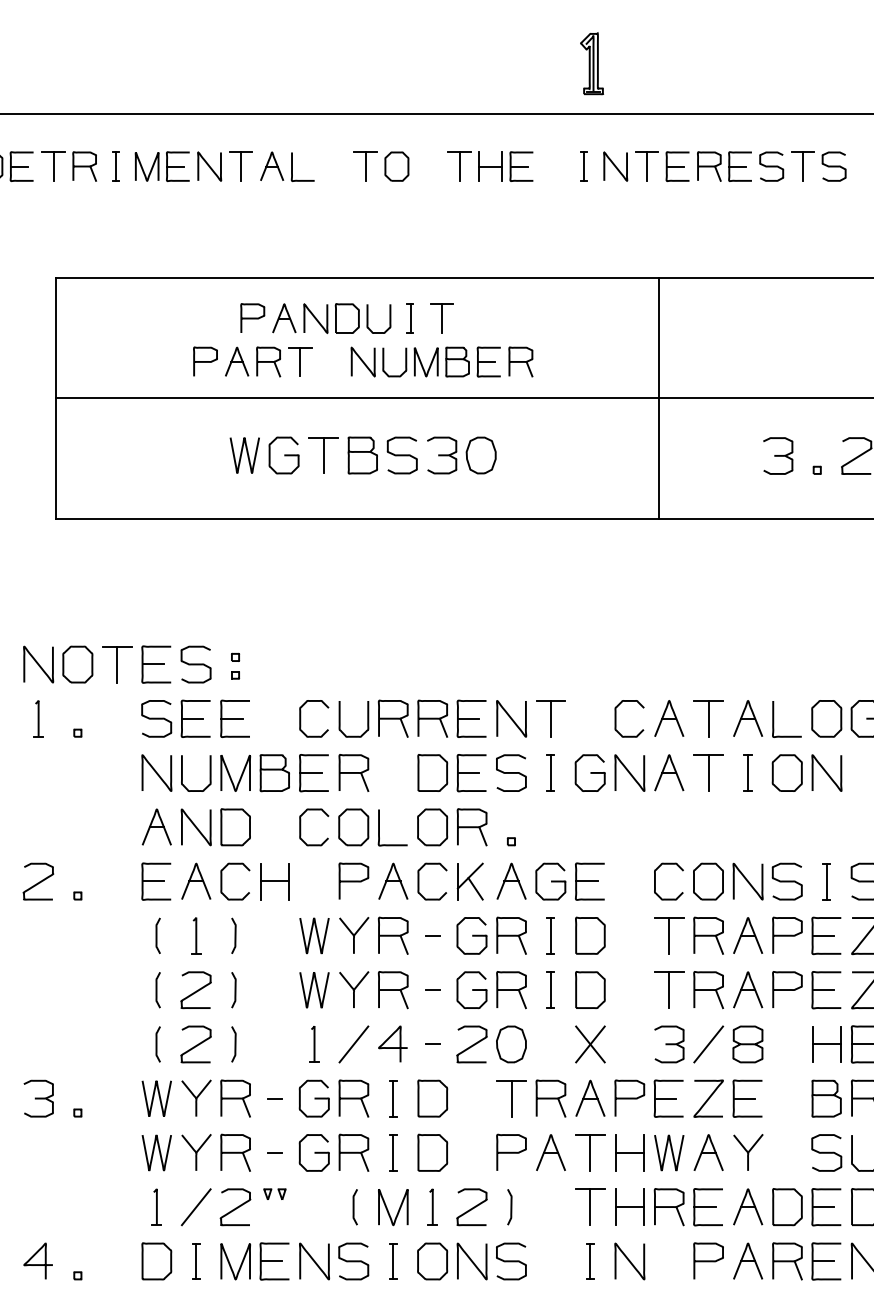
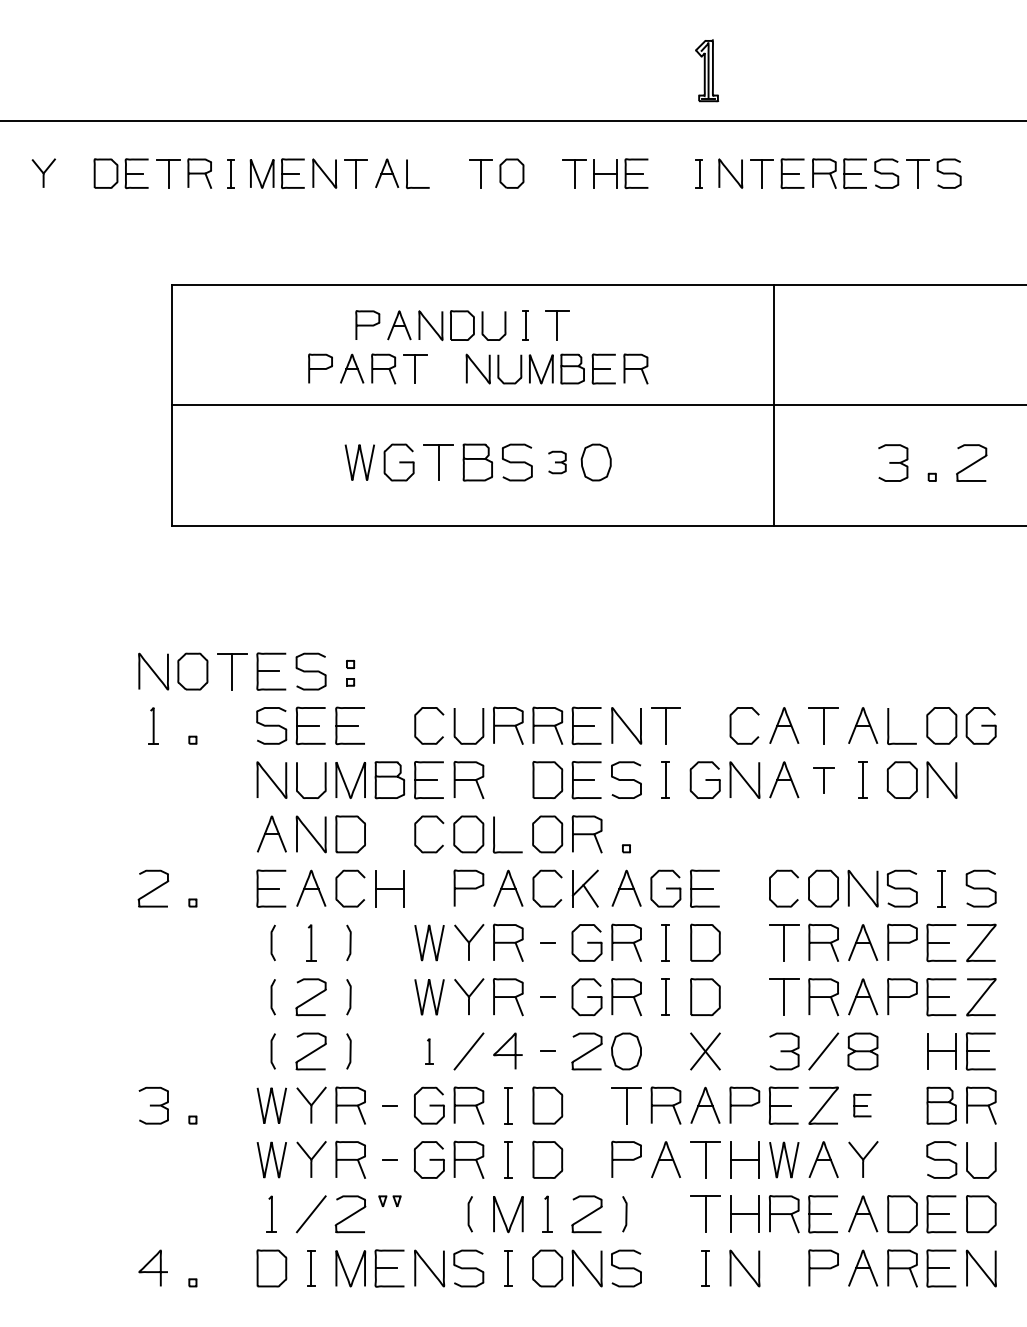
part: (442, 455) -> (557, 462), size x0.6
part: (708, 772) -> (823, 779), size x0.7
part: (314, 1044) -> (429, 1051), size x0.7
part: (747, 1098) -> (862, 1105), size x0.6

